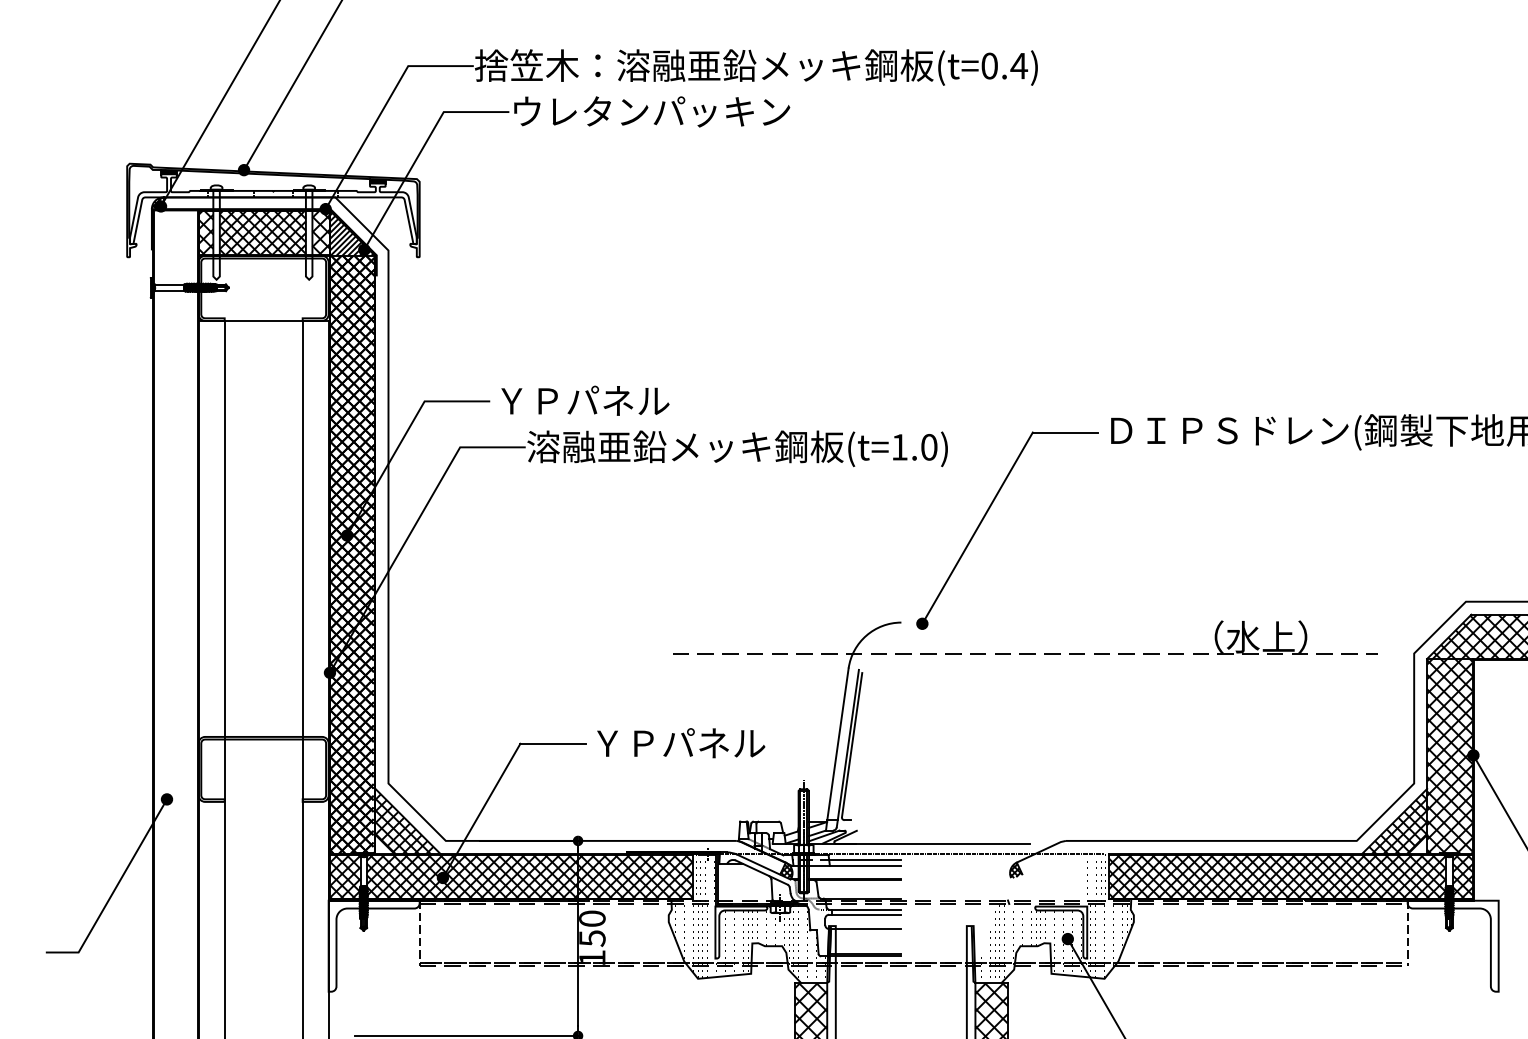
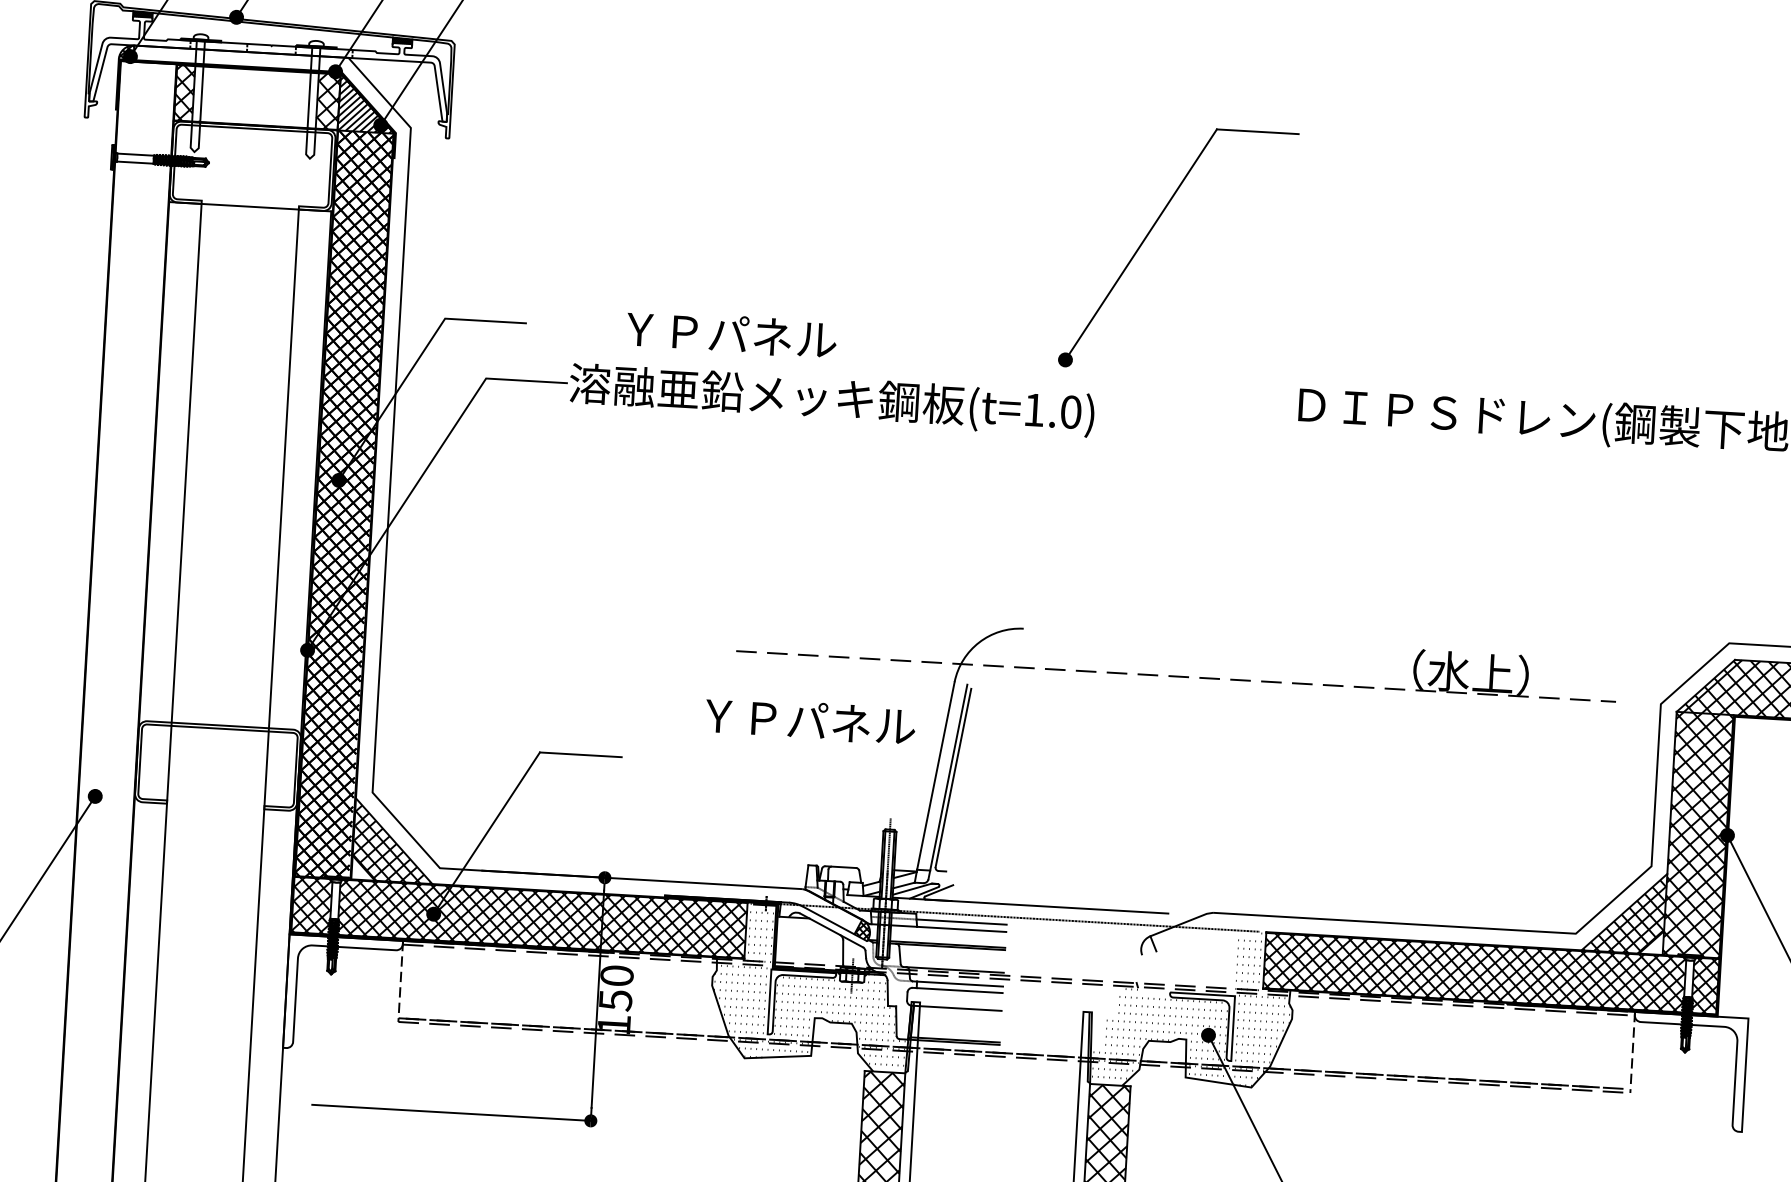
hatch: (262, 233) -> (255, 97), removed
text: (585, 400) -> (731, 334), moved
part: (984, 518) -> (1150, 233), moved
text: (681, 743) -> (810, 721), moved
hatch: (1016, 870) -> (1149, 946), removed

